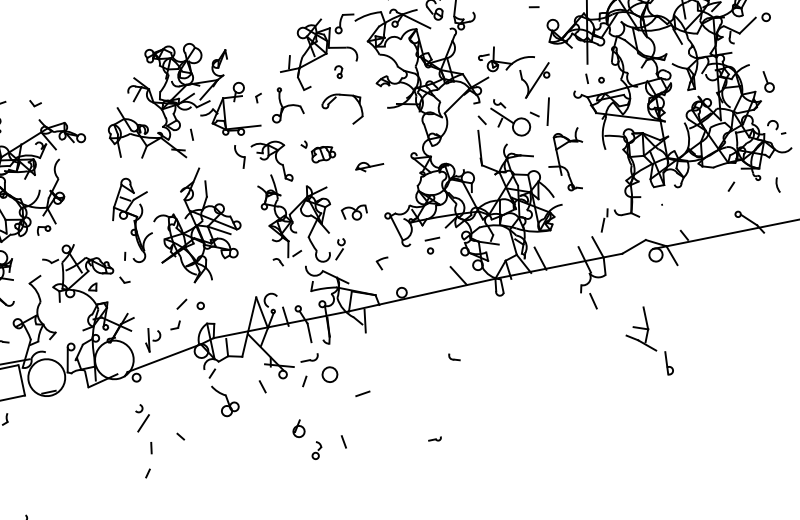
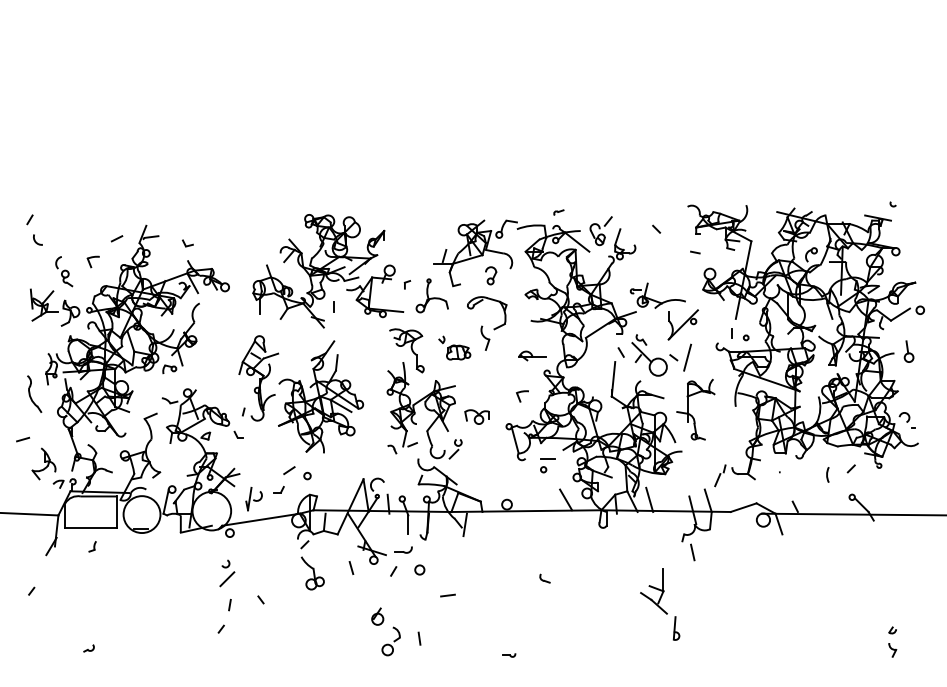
part: (339, 71) -> (491, 275), size x1.43
part: (767, 81) -> (908, 351), moved
part: (240, 155) -> (485, 337), moved
part: (369, 165) -> (532, 355), moved
line: (777, 184) -> (827, 474), moved
part: (382, 263) -> (522, 396), moved
part: (647, 342) -> (660, 604), moved
circle: (329, 374) -> (419, 569), size x0.62
part: (316, 450) -> (390, 641), size x1.67

